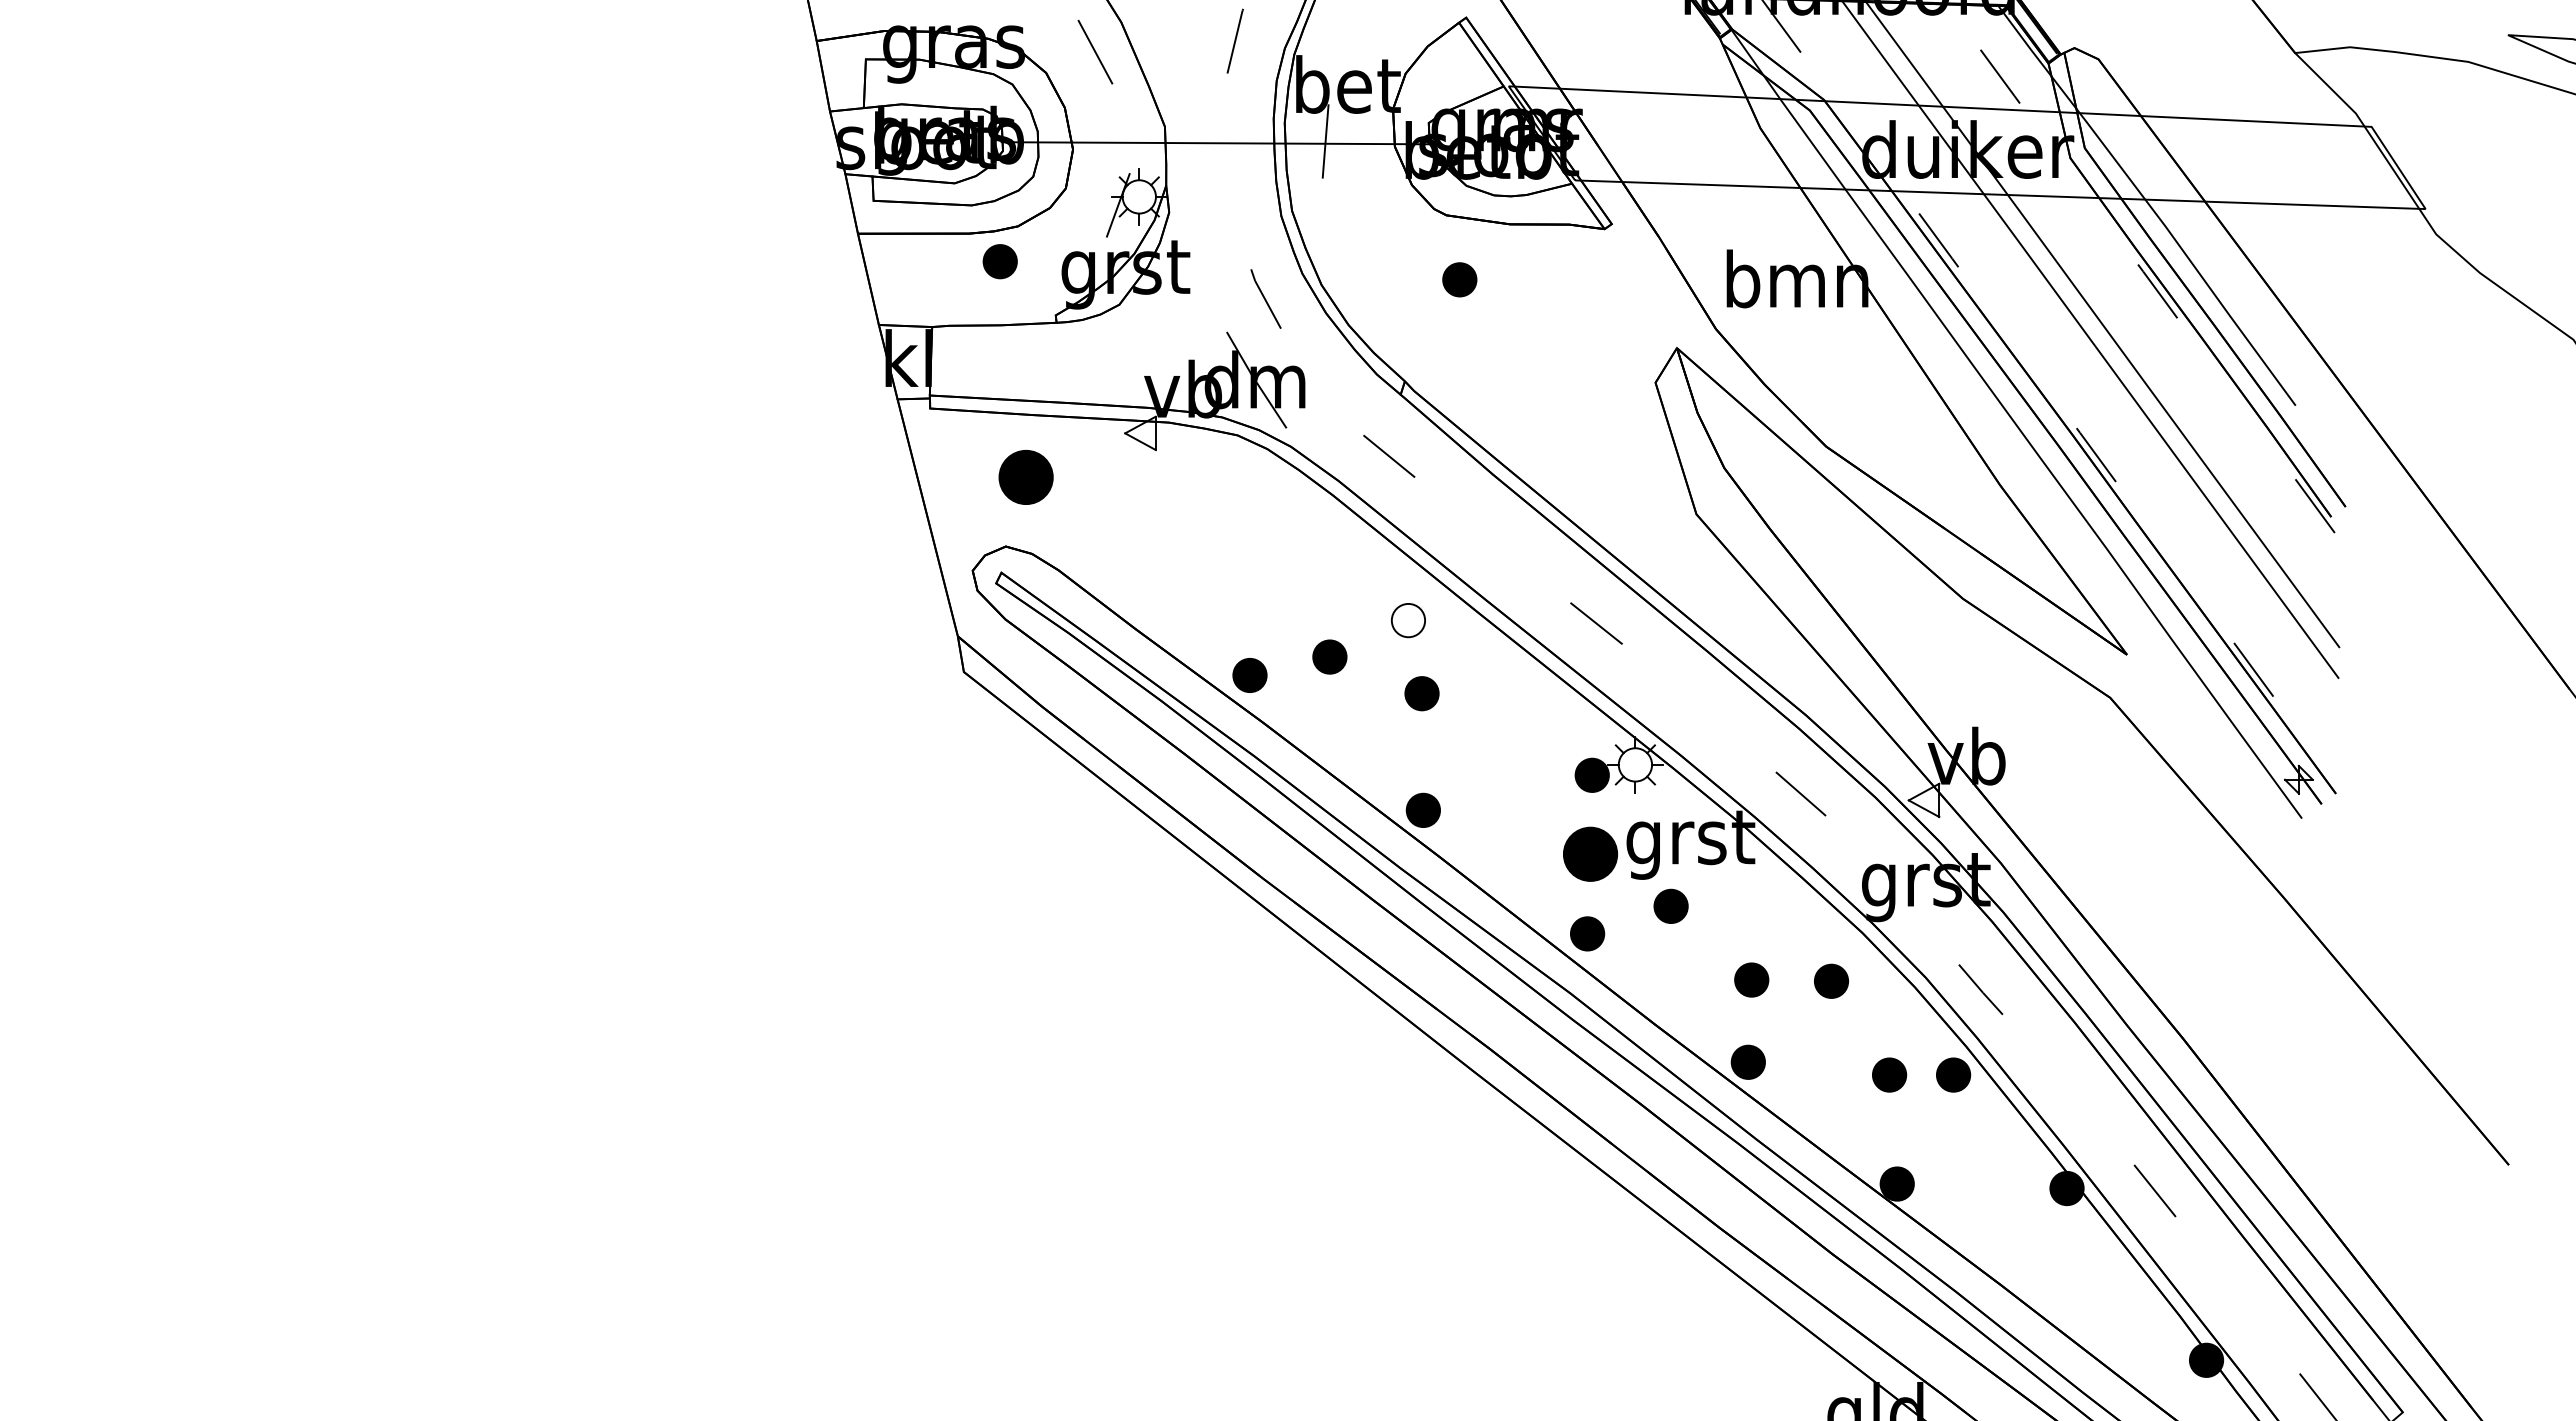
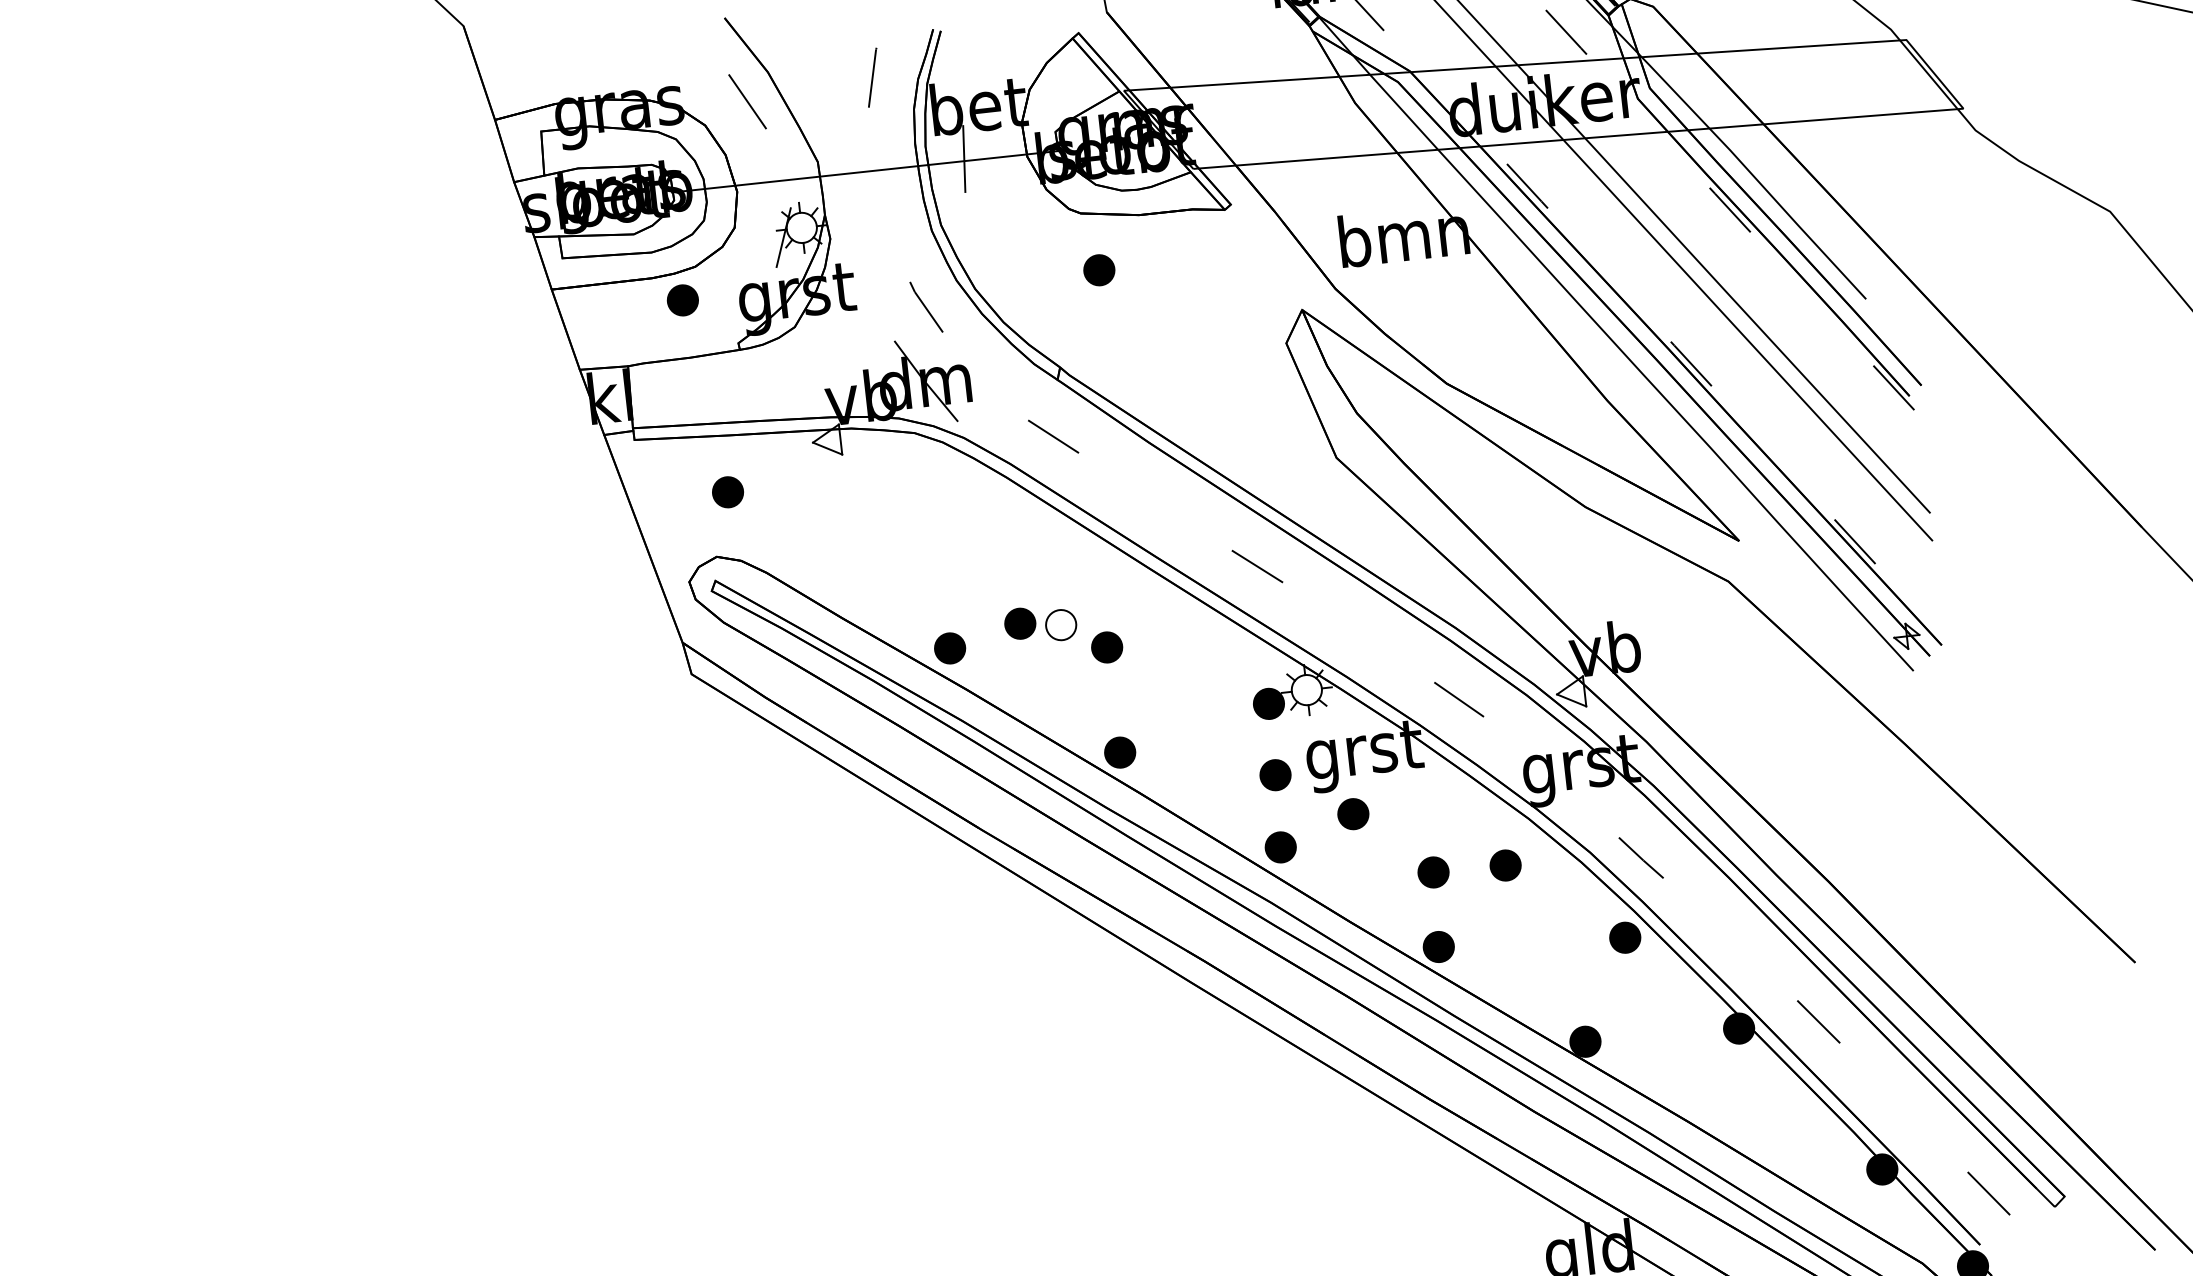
part: (1025, 476) -> (727, 491), size x0.62
part: (1408, 620) -> (1061, 625), moved
part: (1590, 853) -> (1275, 774), size x0.62
part: (1889, 1074) -> (1567, 943), removed

